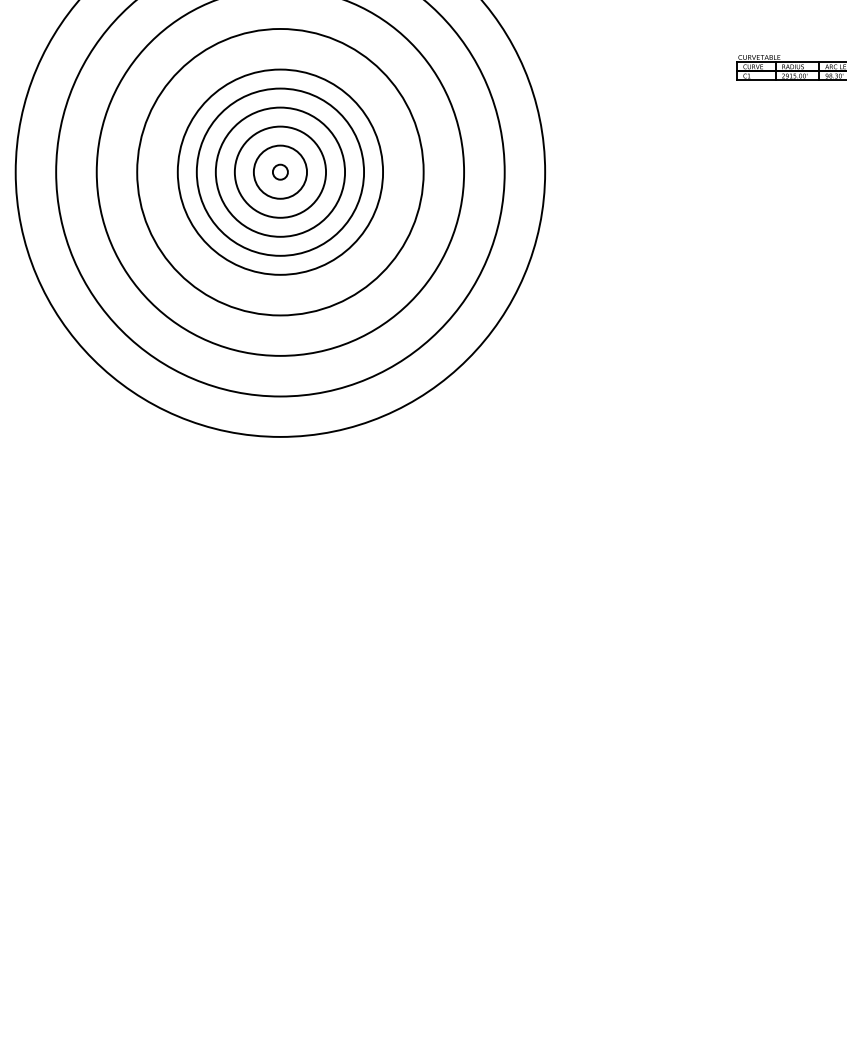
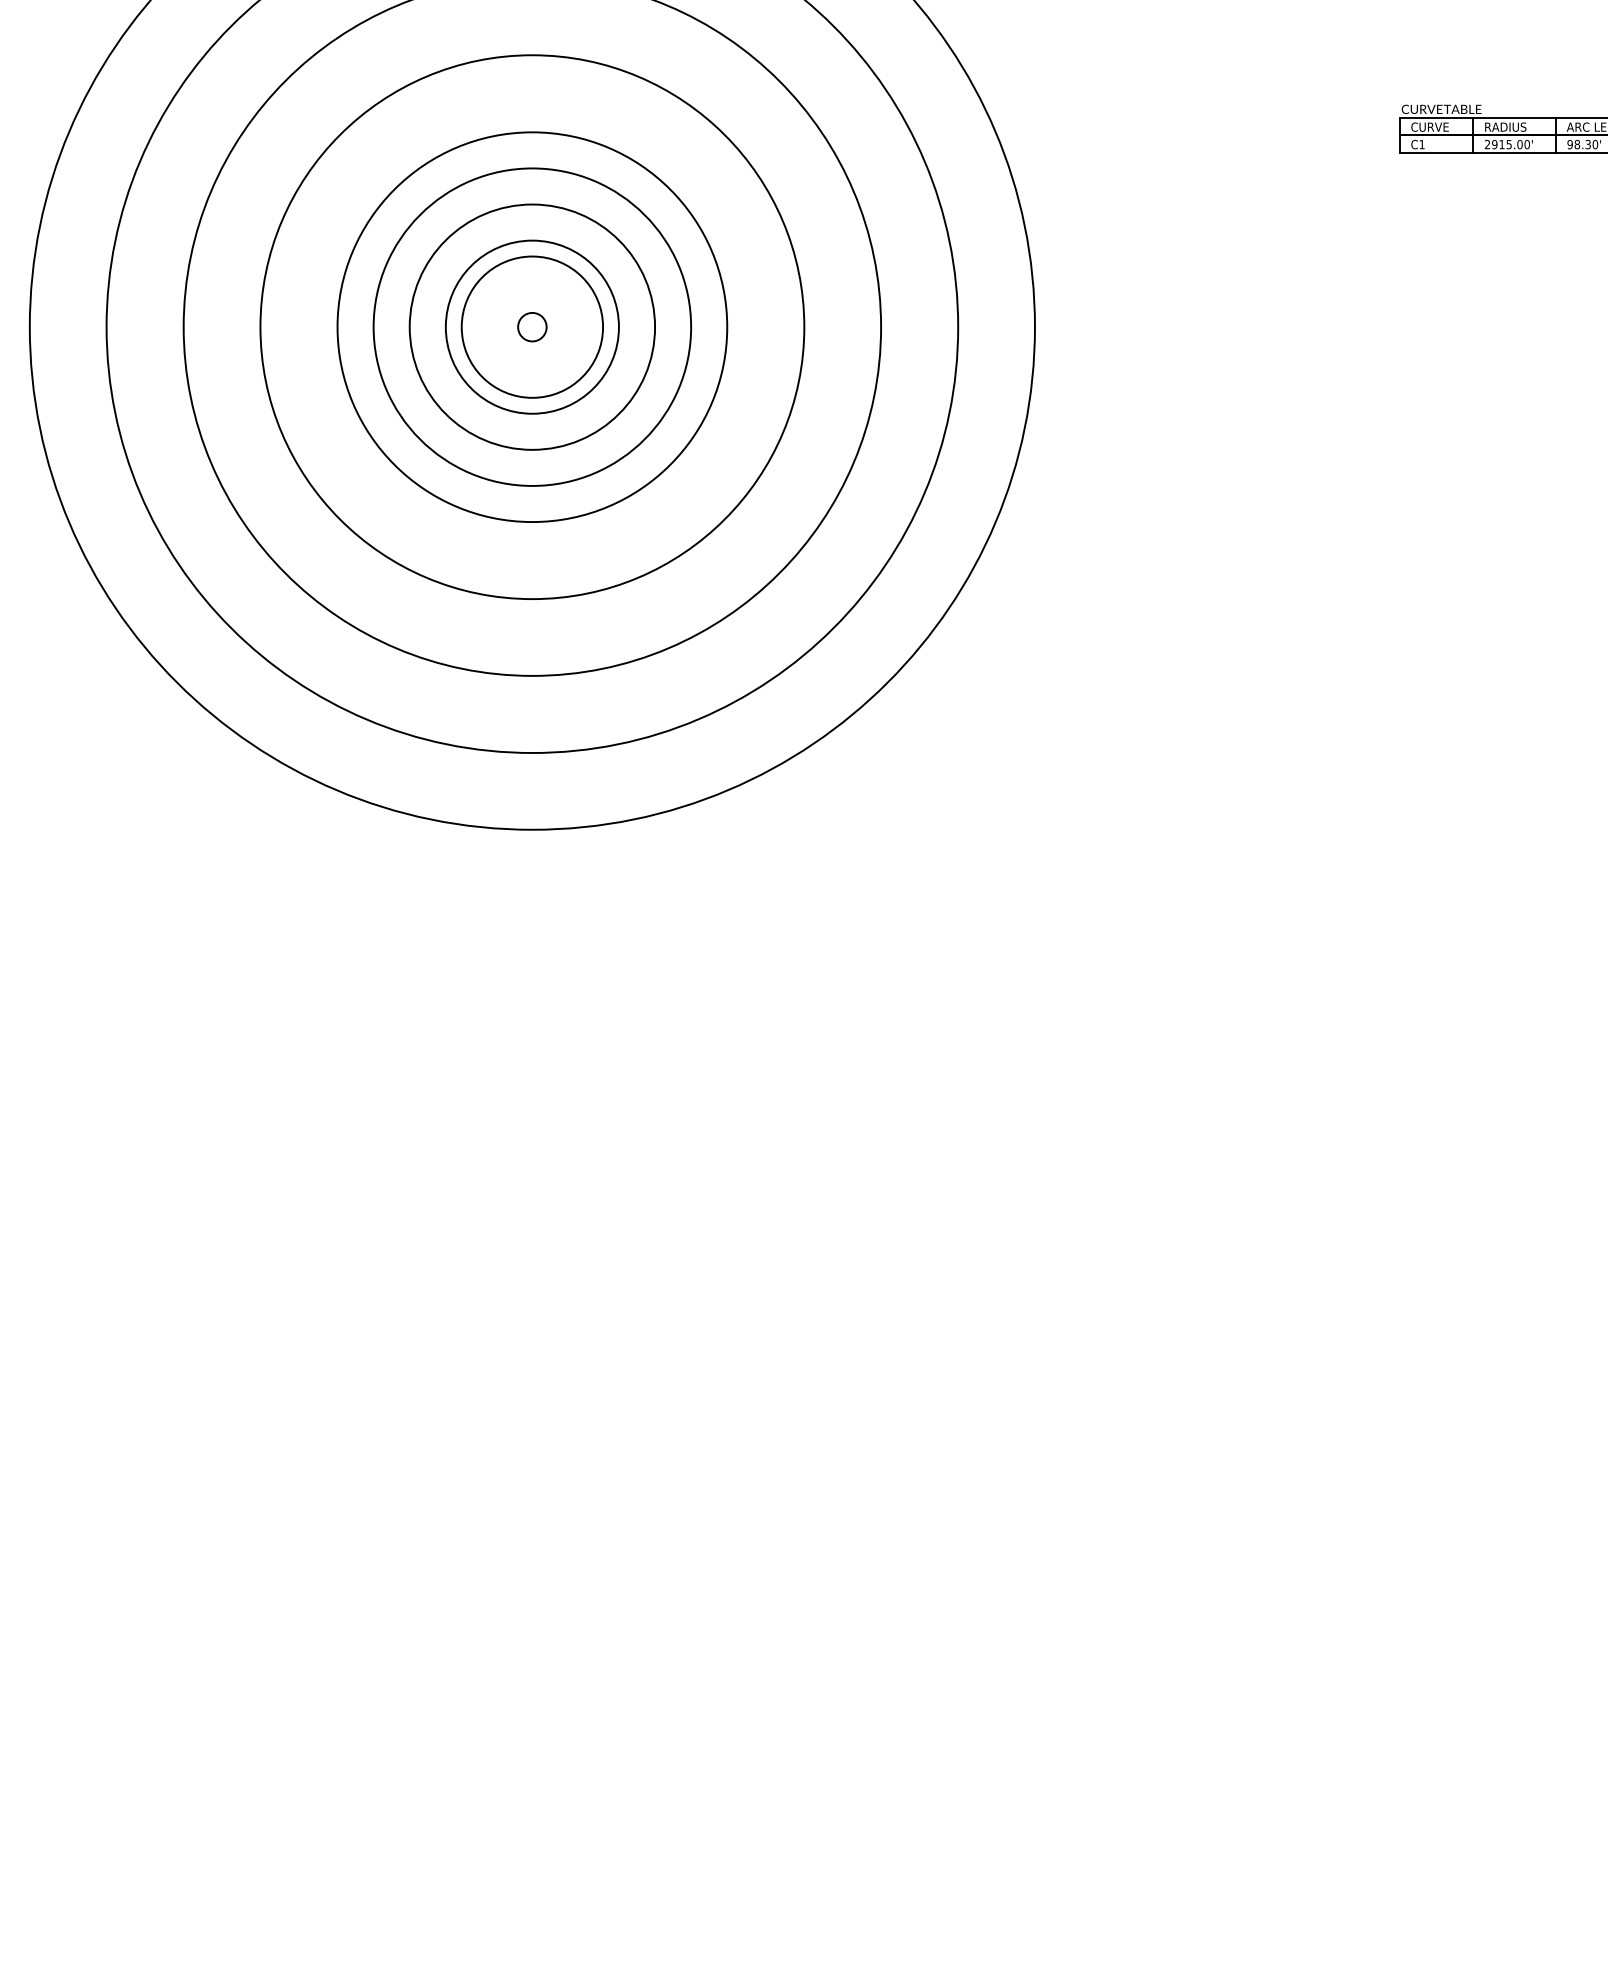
circle: (280, 171) -> (532, 325), size x1.4

